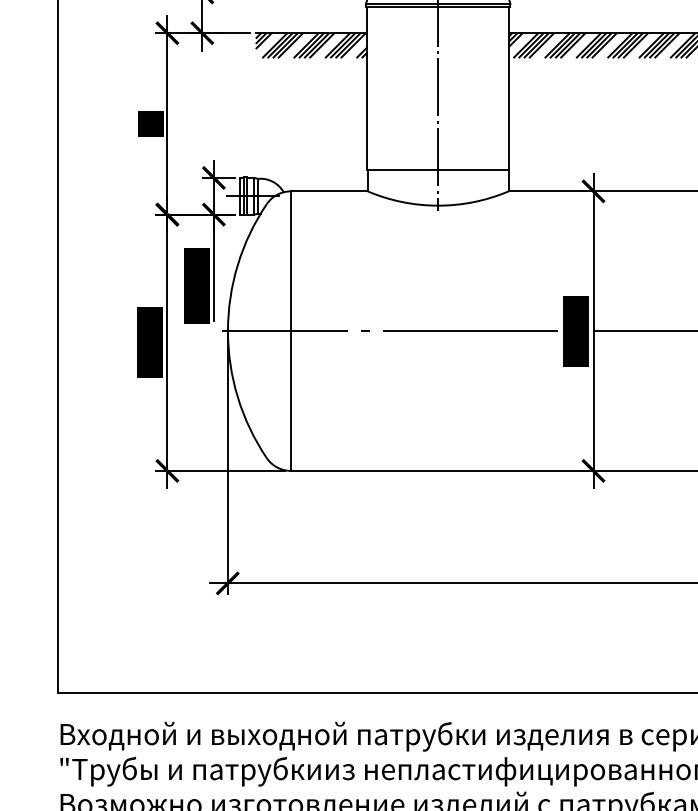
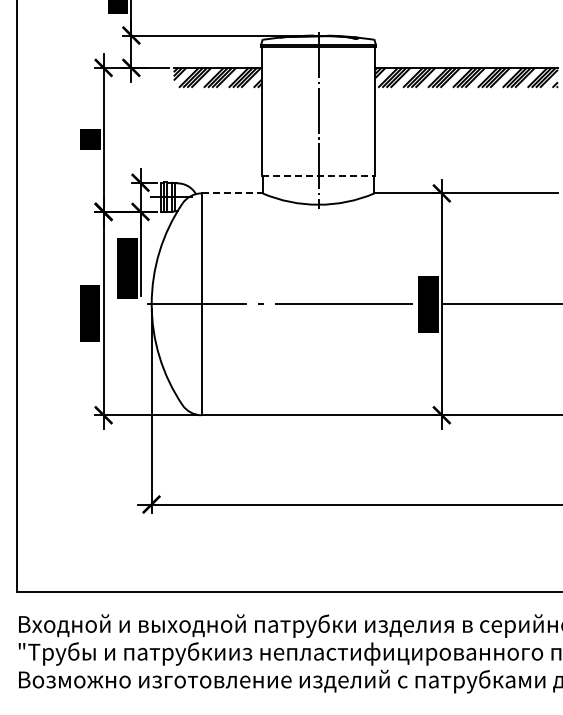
line: (439, 170) -> (319, 176), solid -> dashed
line: (329, 191) -> (232, 193), solid -> dashed

